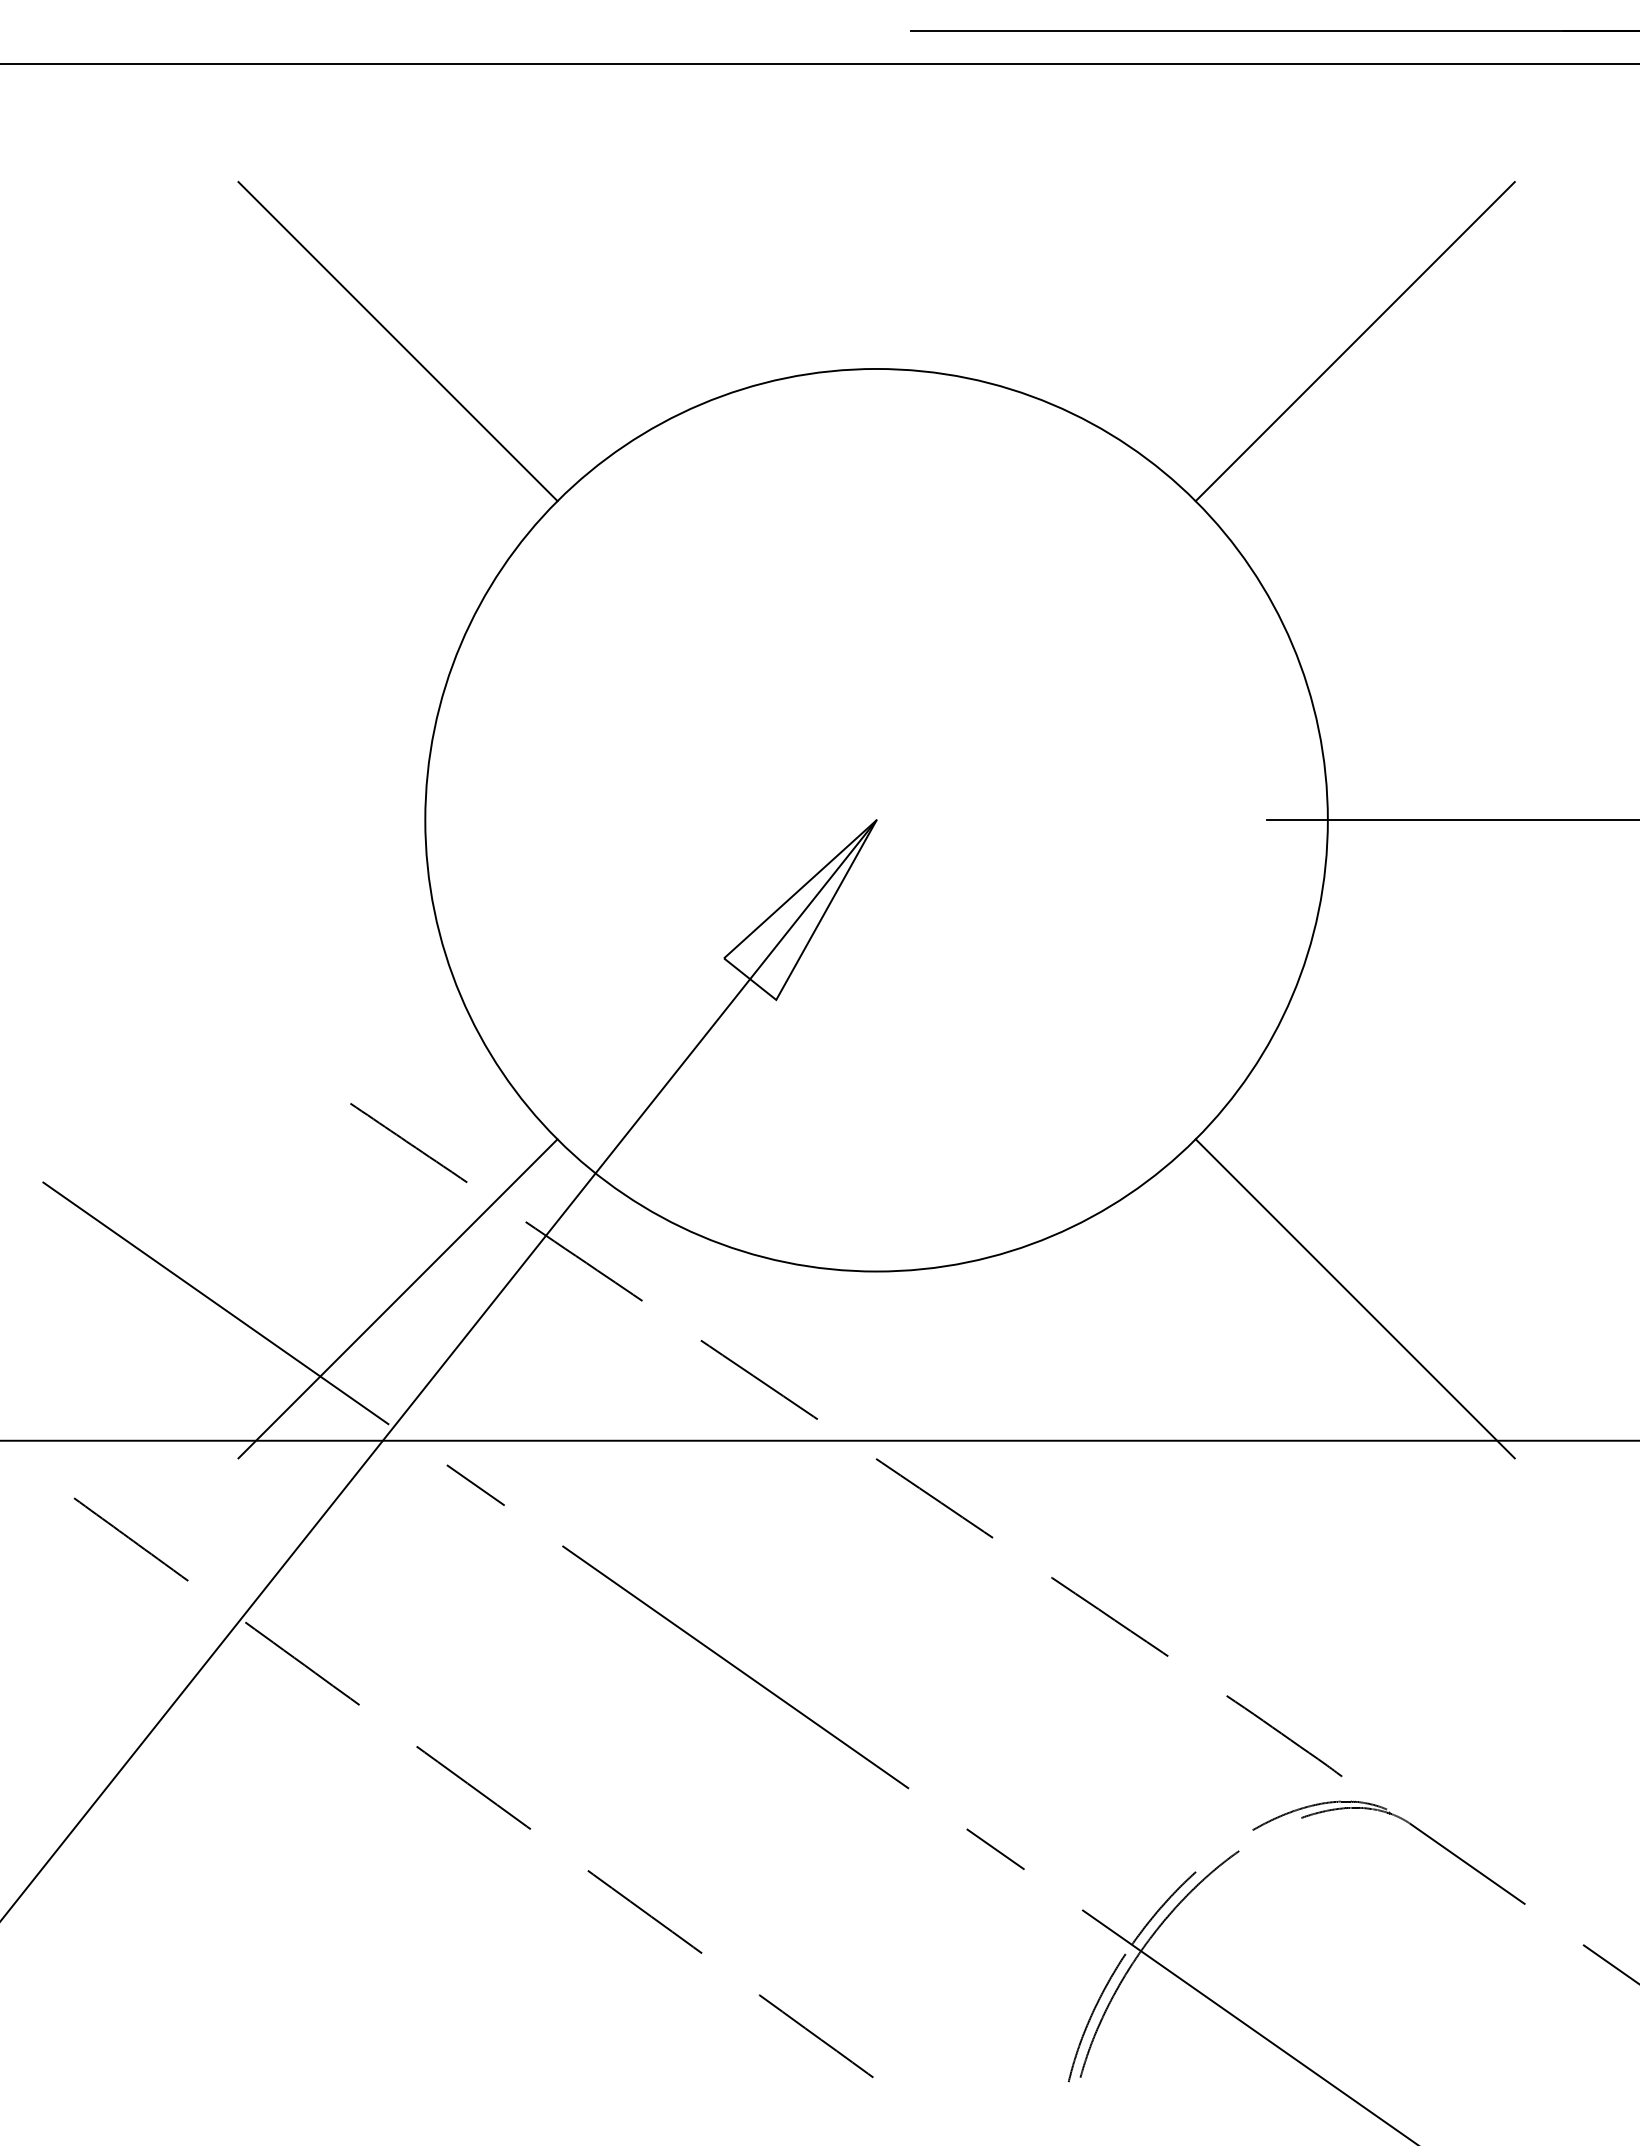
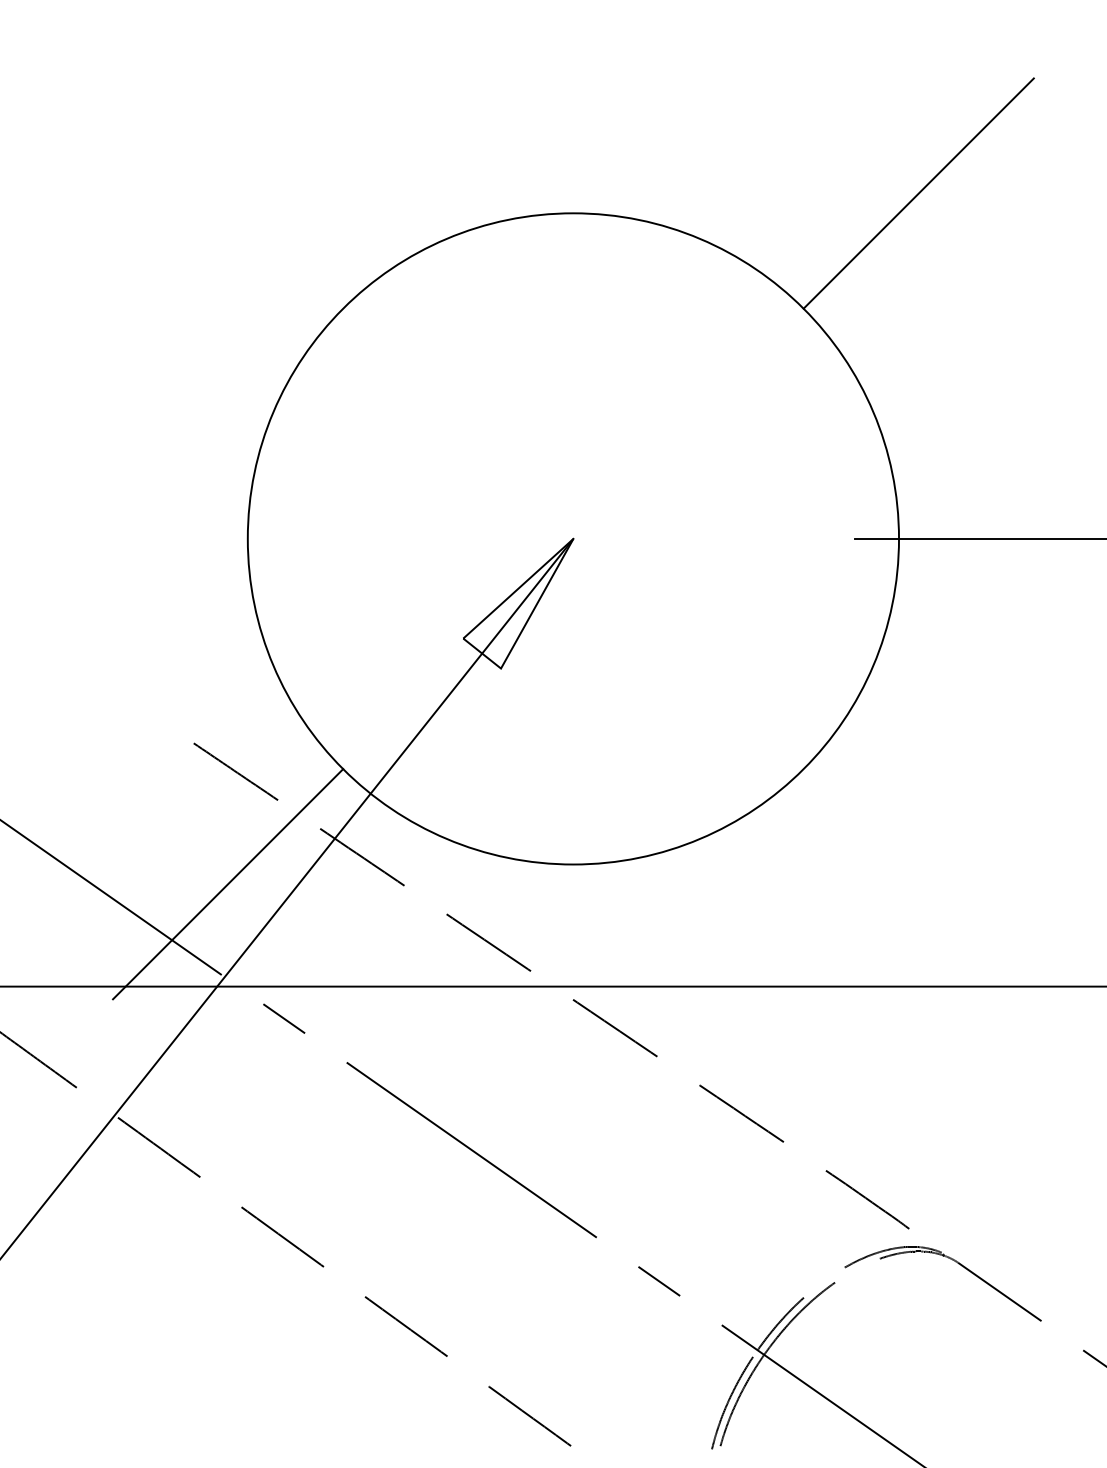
line: (397, 341) -> (227, 193), removed
line: (1354, 1298) -> (918, 883), removed

